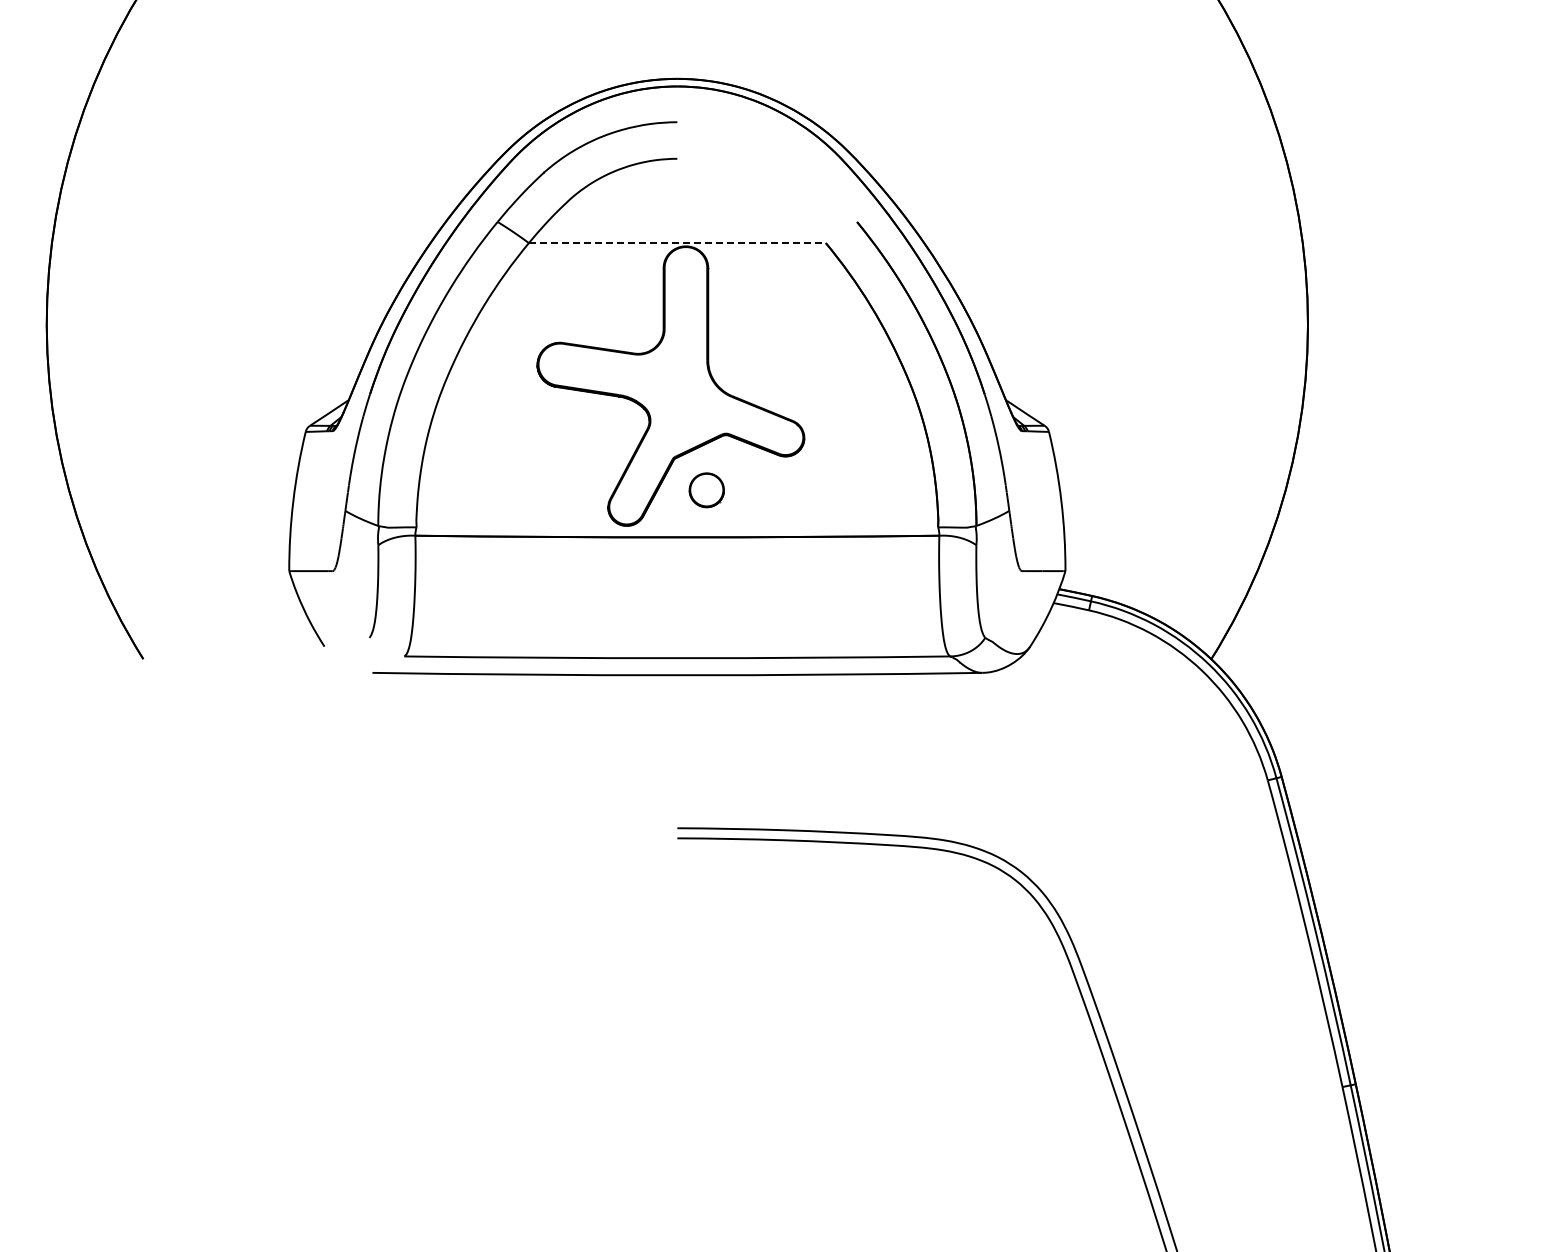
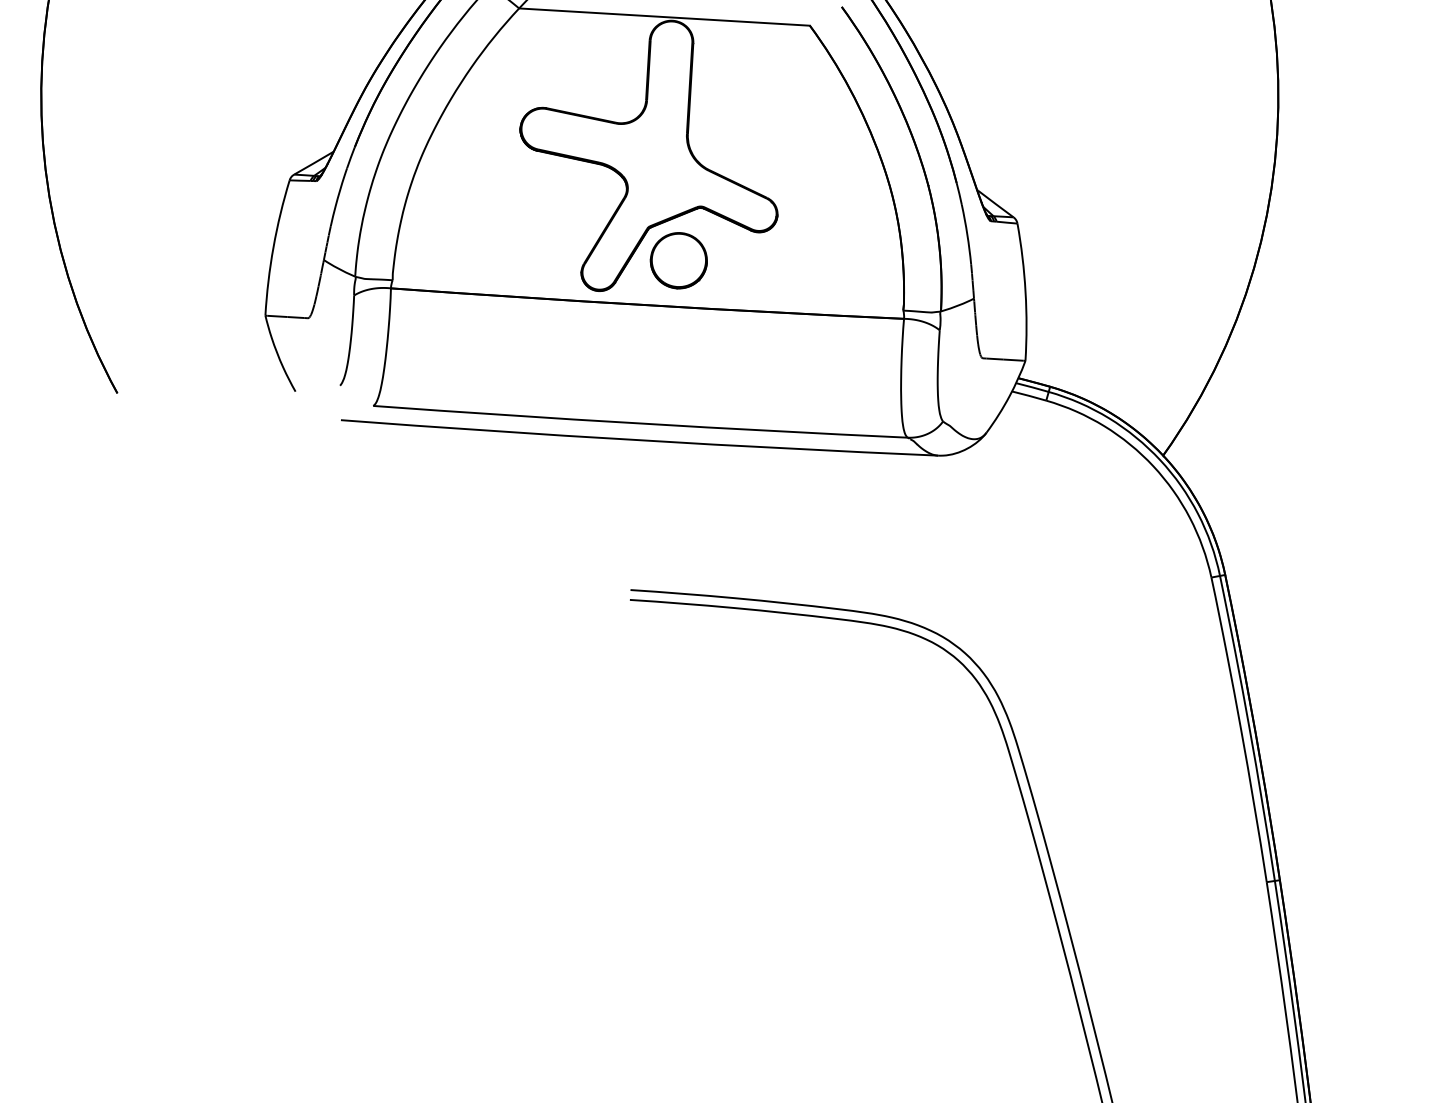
line: (677, 243) -> (664, 17), dashed -> solid
part: (706, 490) -> (678, 261), size x1.67

